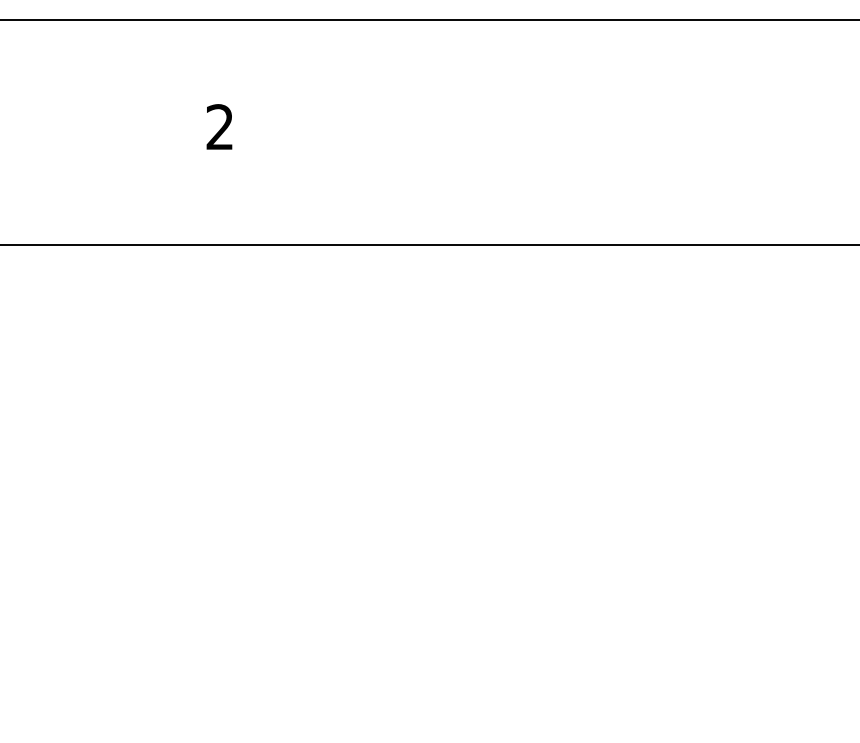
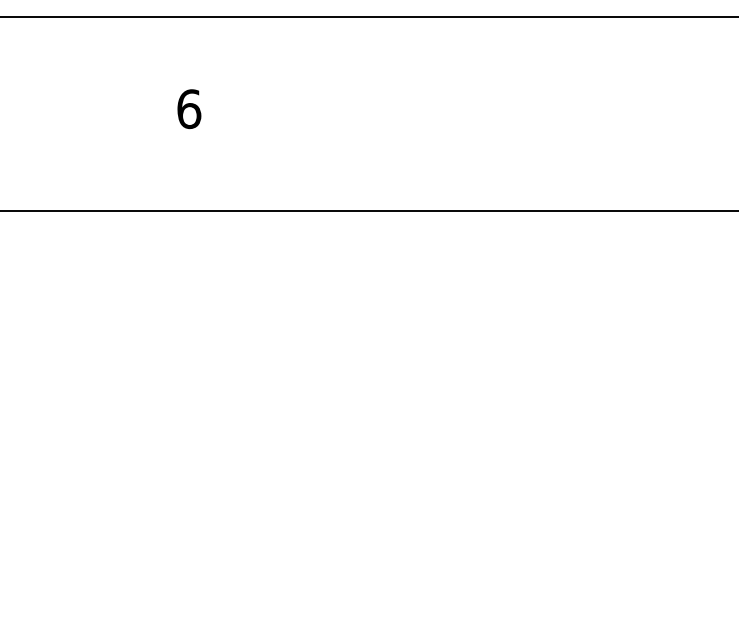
text: (220, 127) -> (189, 109), 2 -> 6

